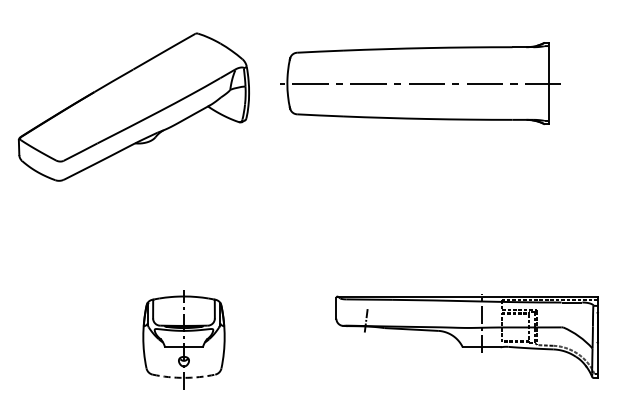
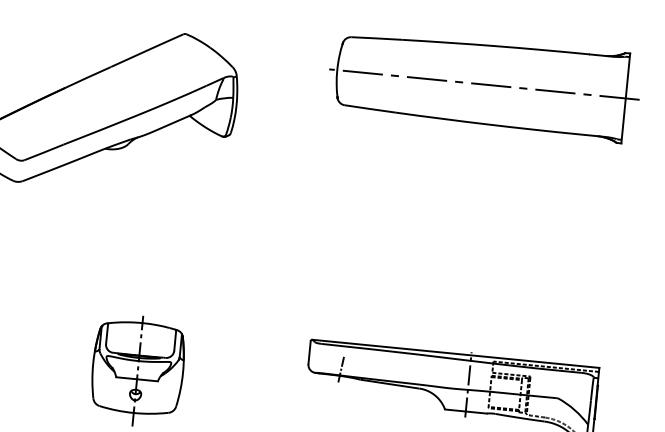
part: (420, 83) -> (484, 84), moved
arc: (184, 377) -> (134, 412), dashed -> solid

